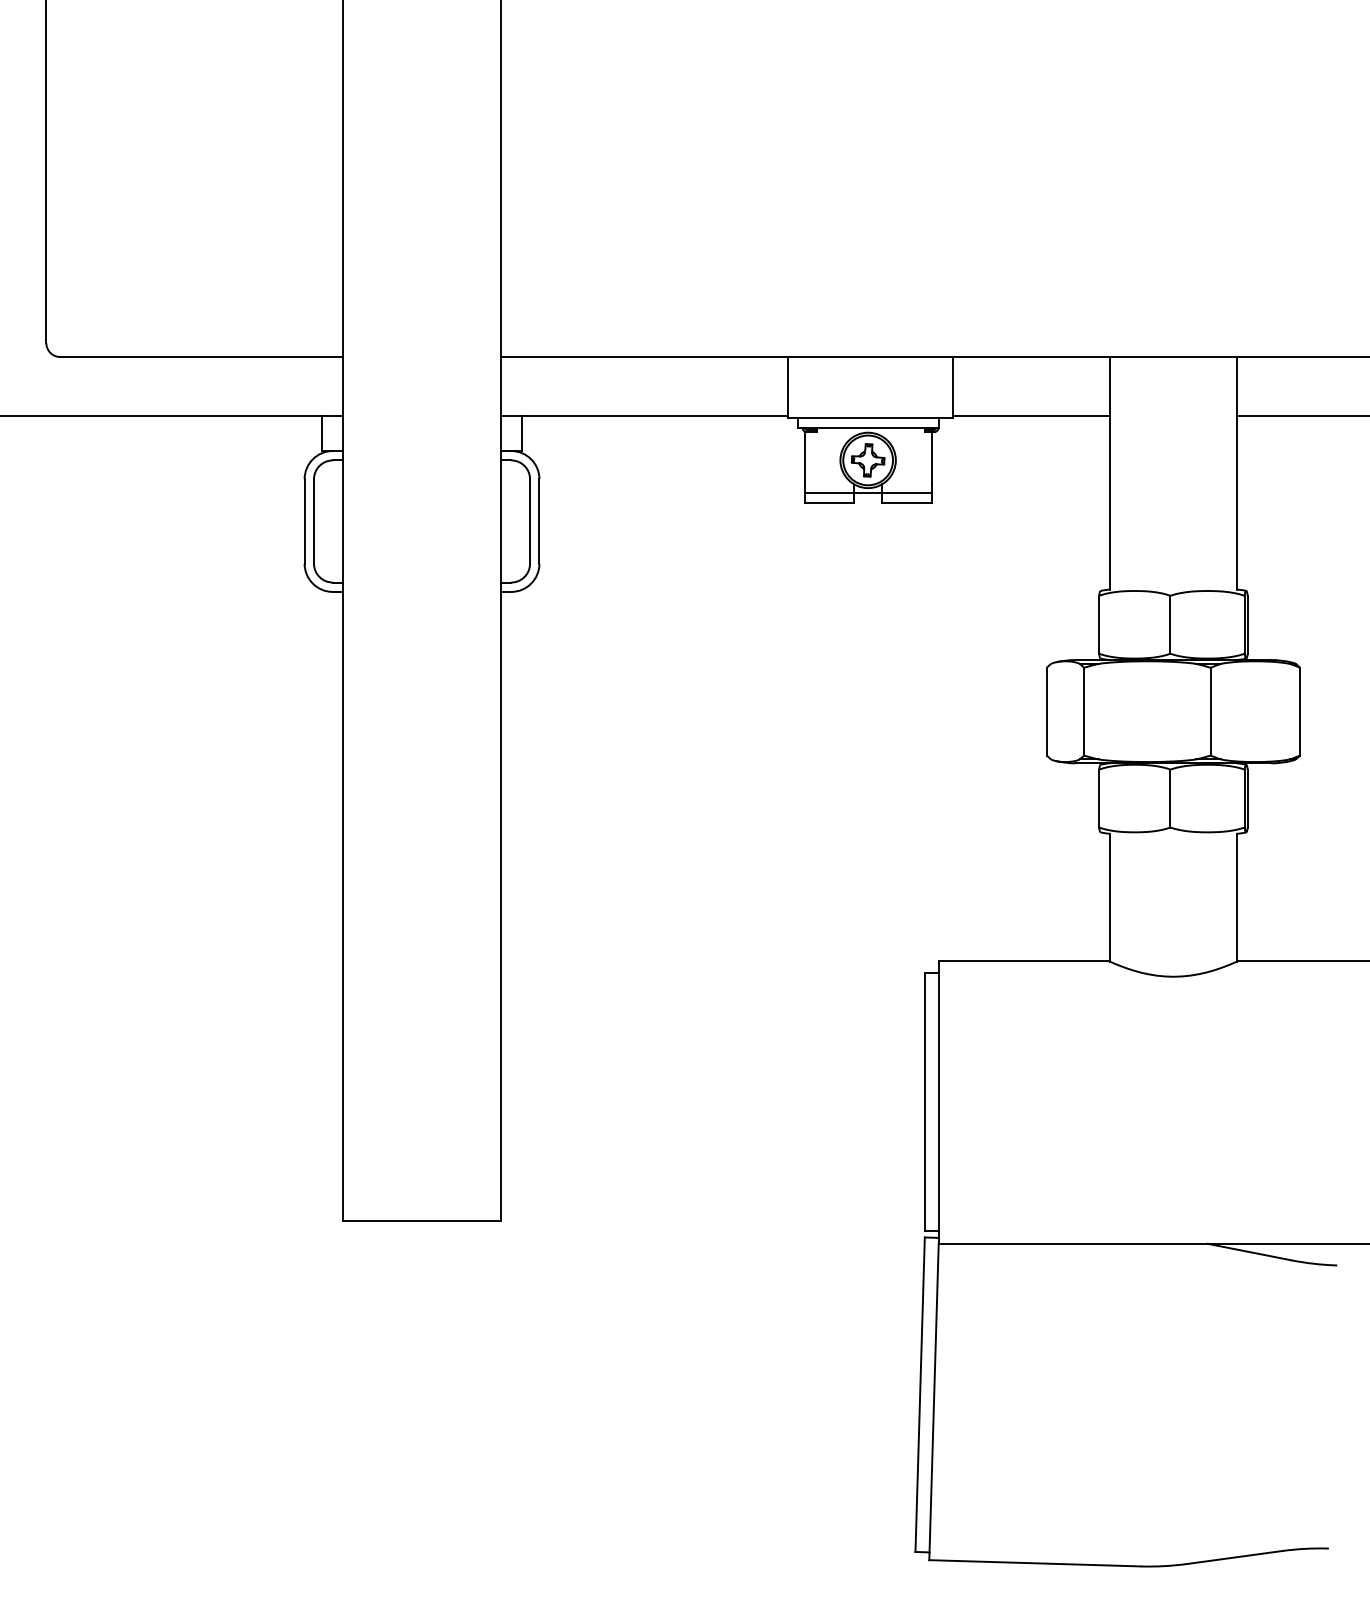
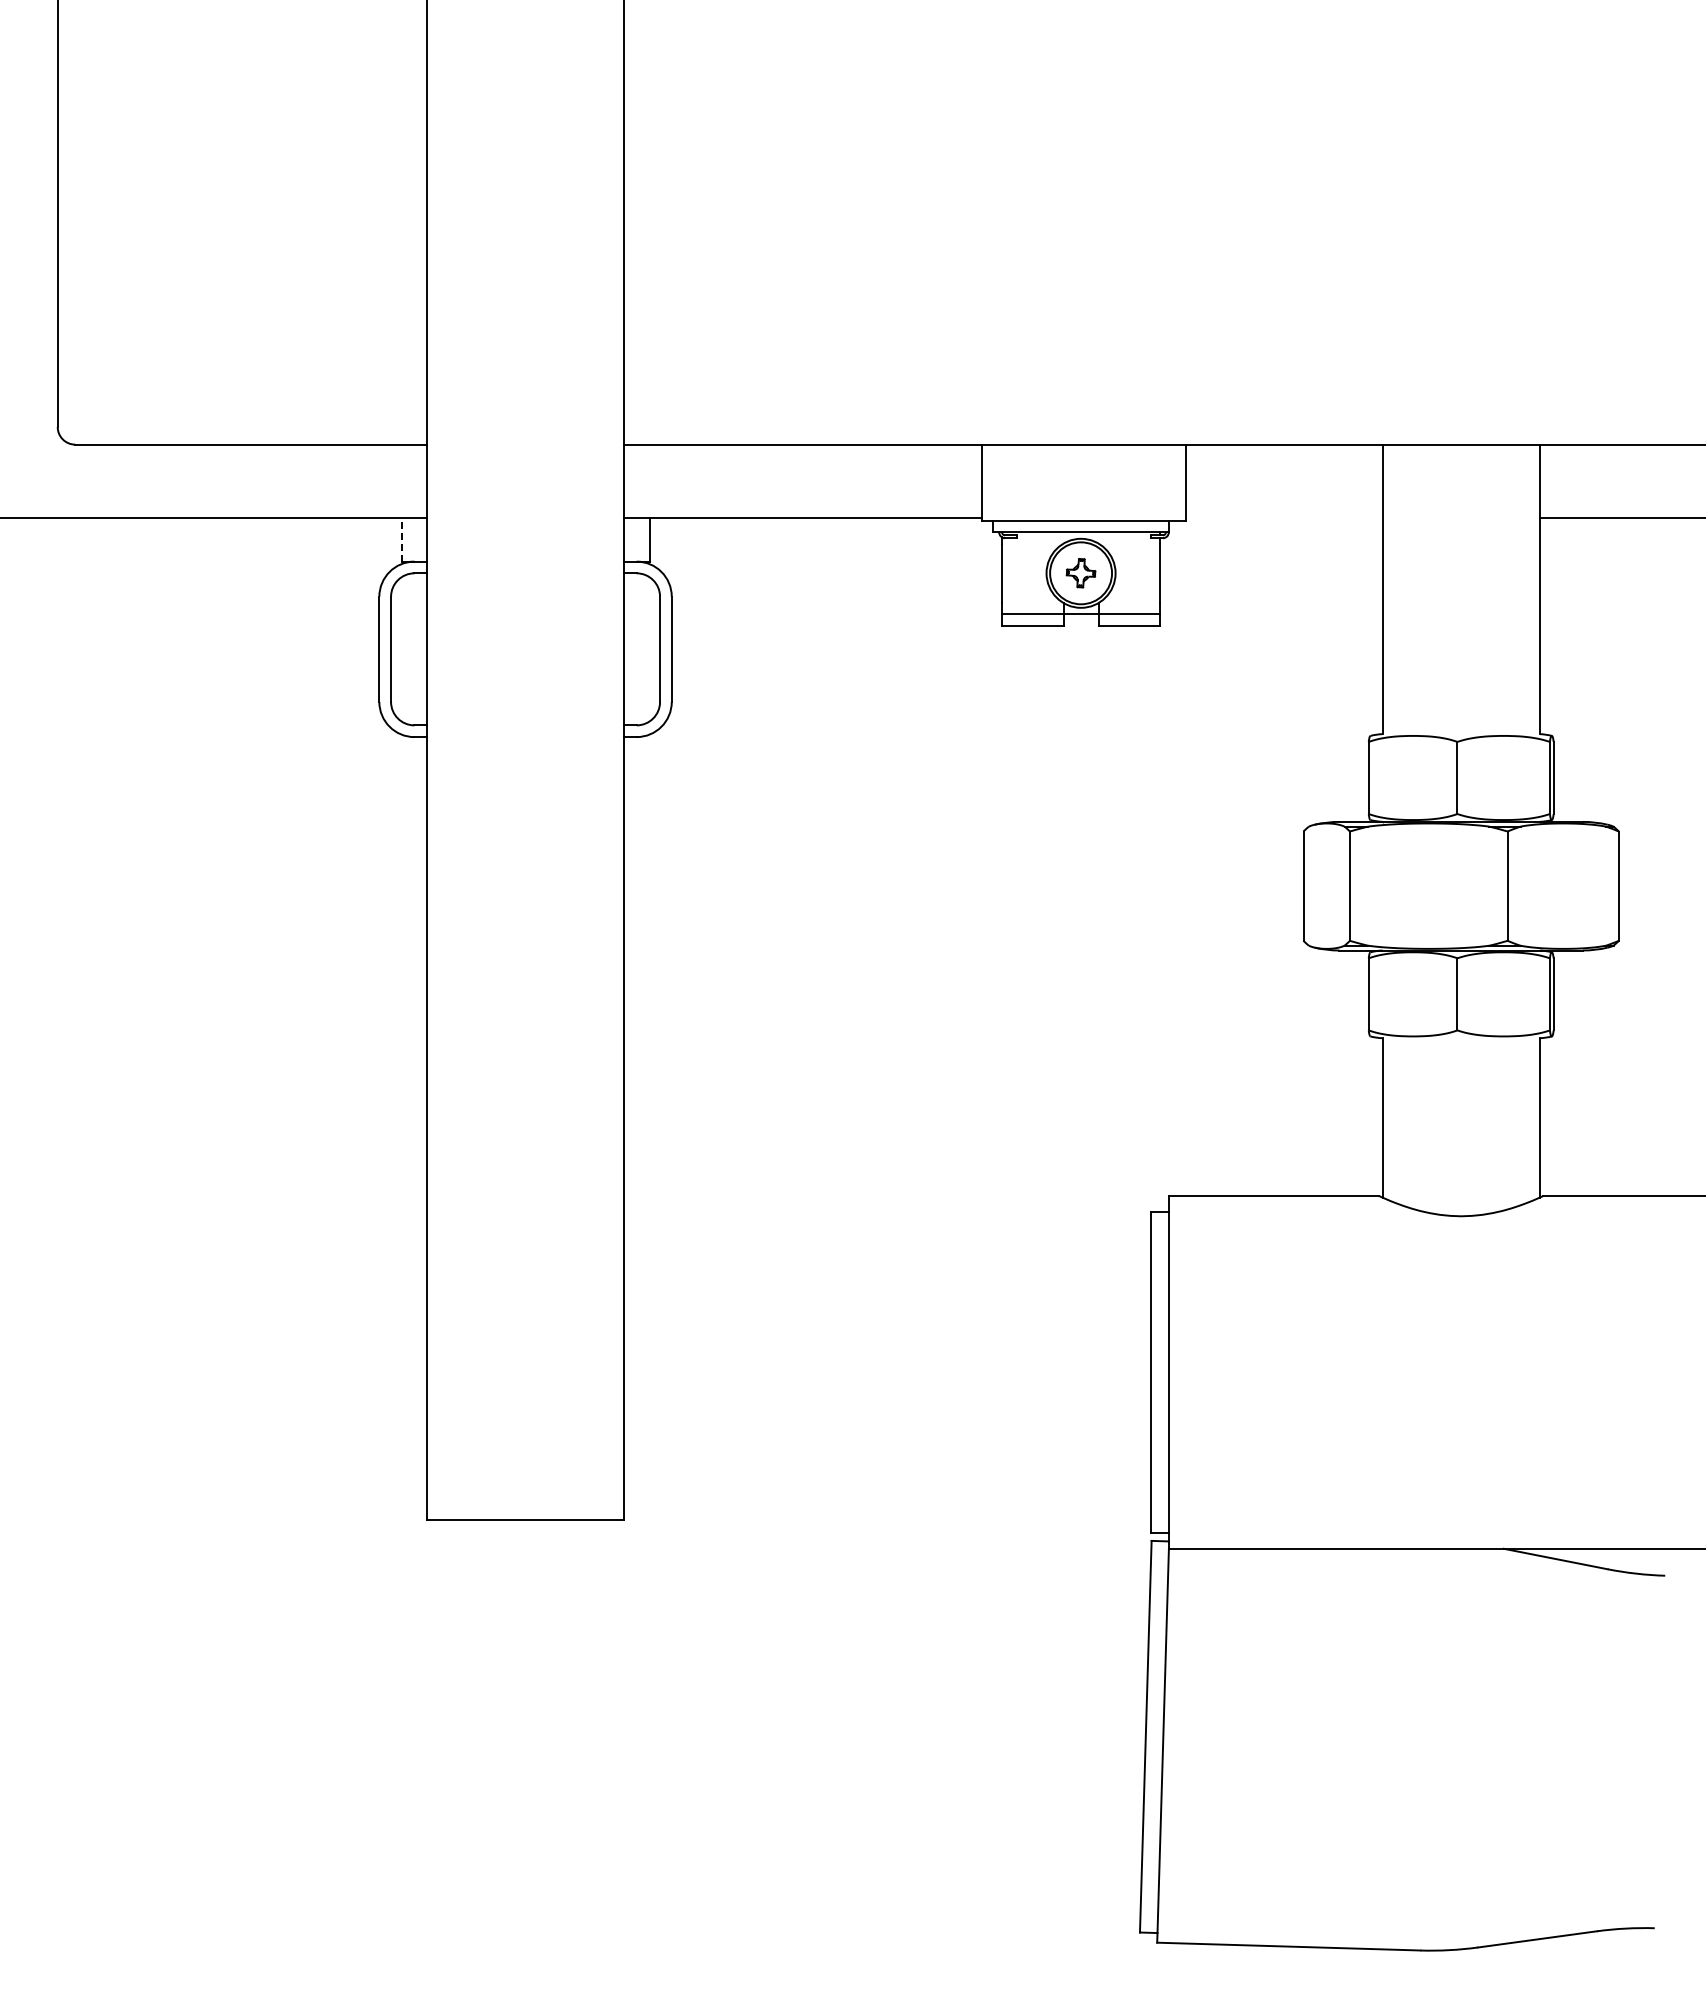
line: (1031, 415) -> (1284, 517), removed
line: (322, 433) -> (401, 539), solid -> dashed
part: (867, 459) -> (1080, 572), size x0.7

